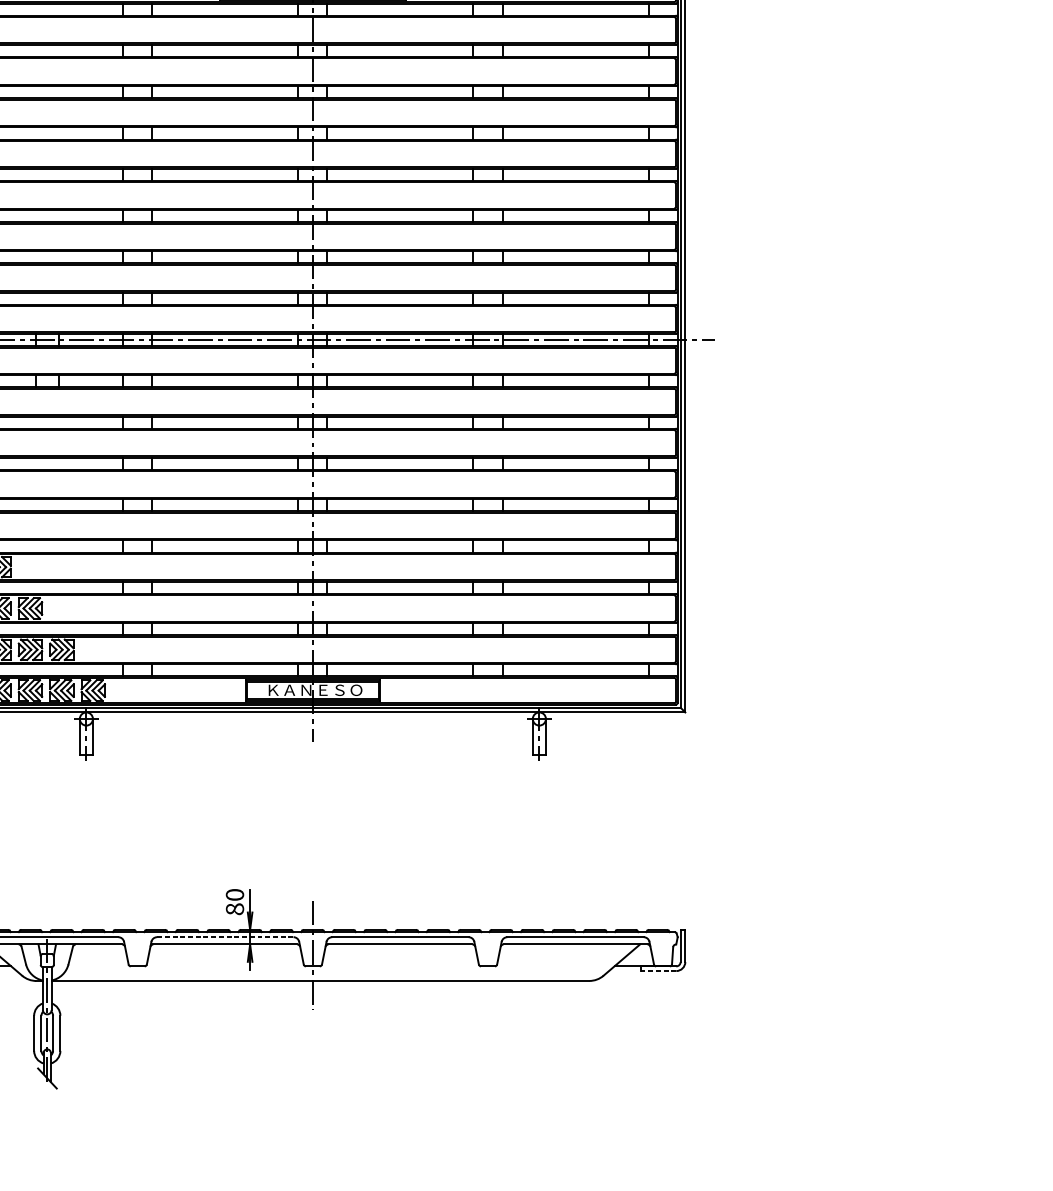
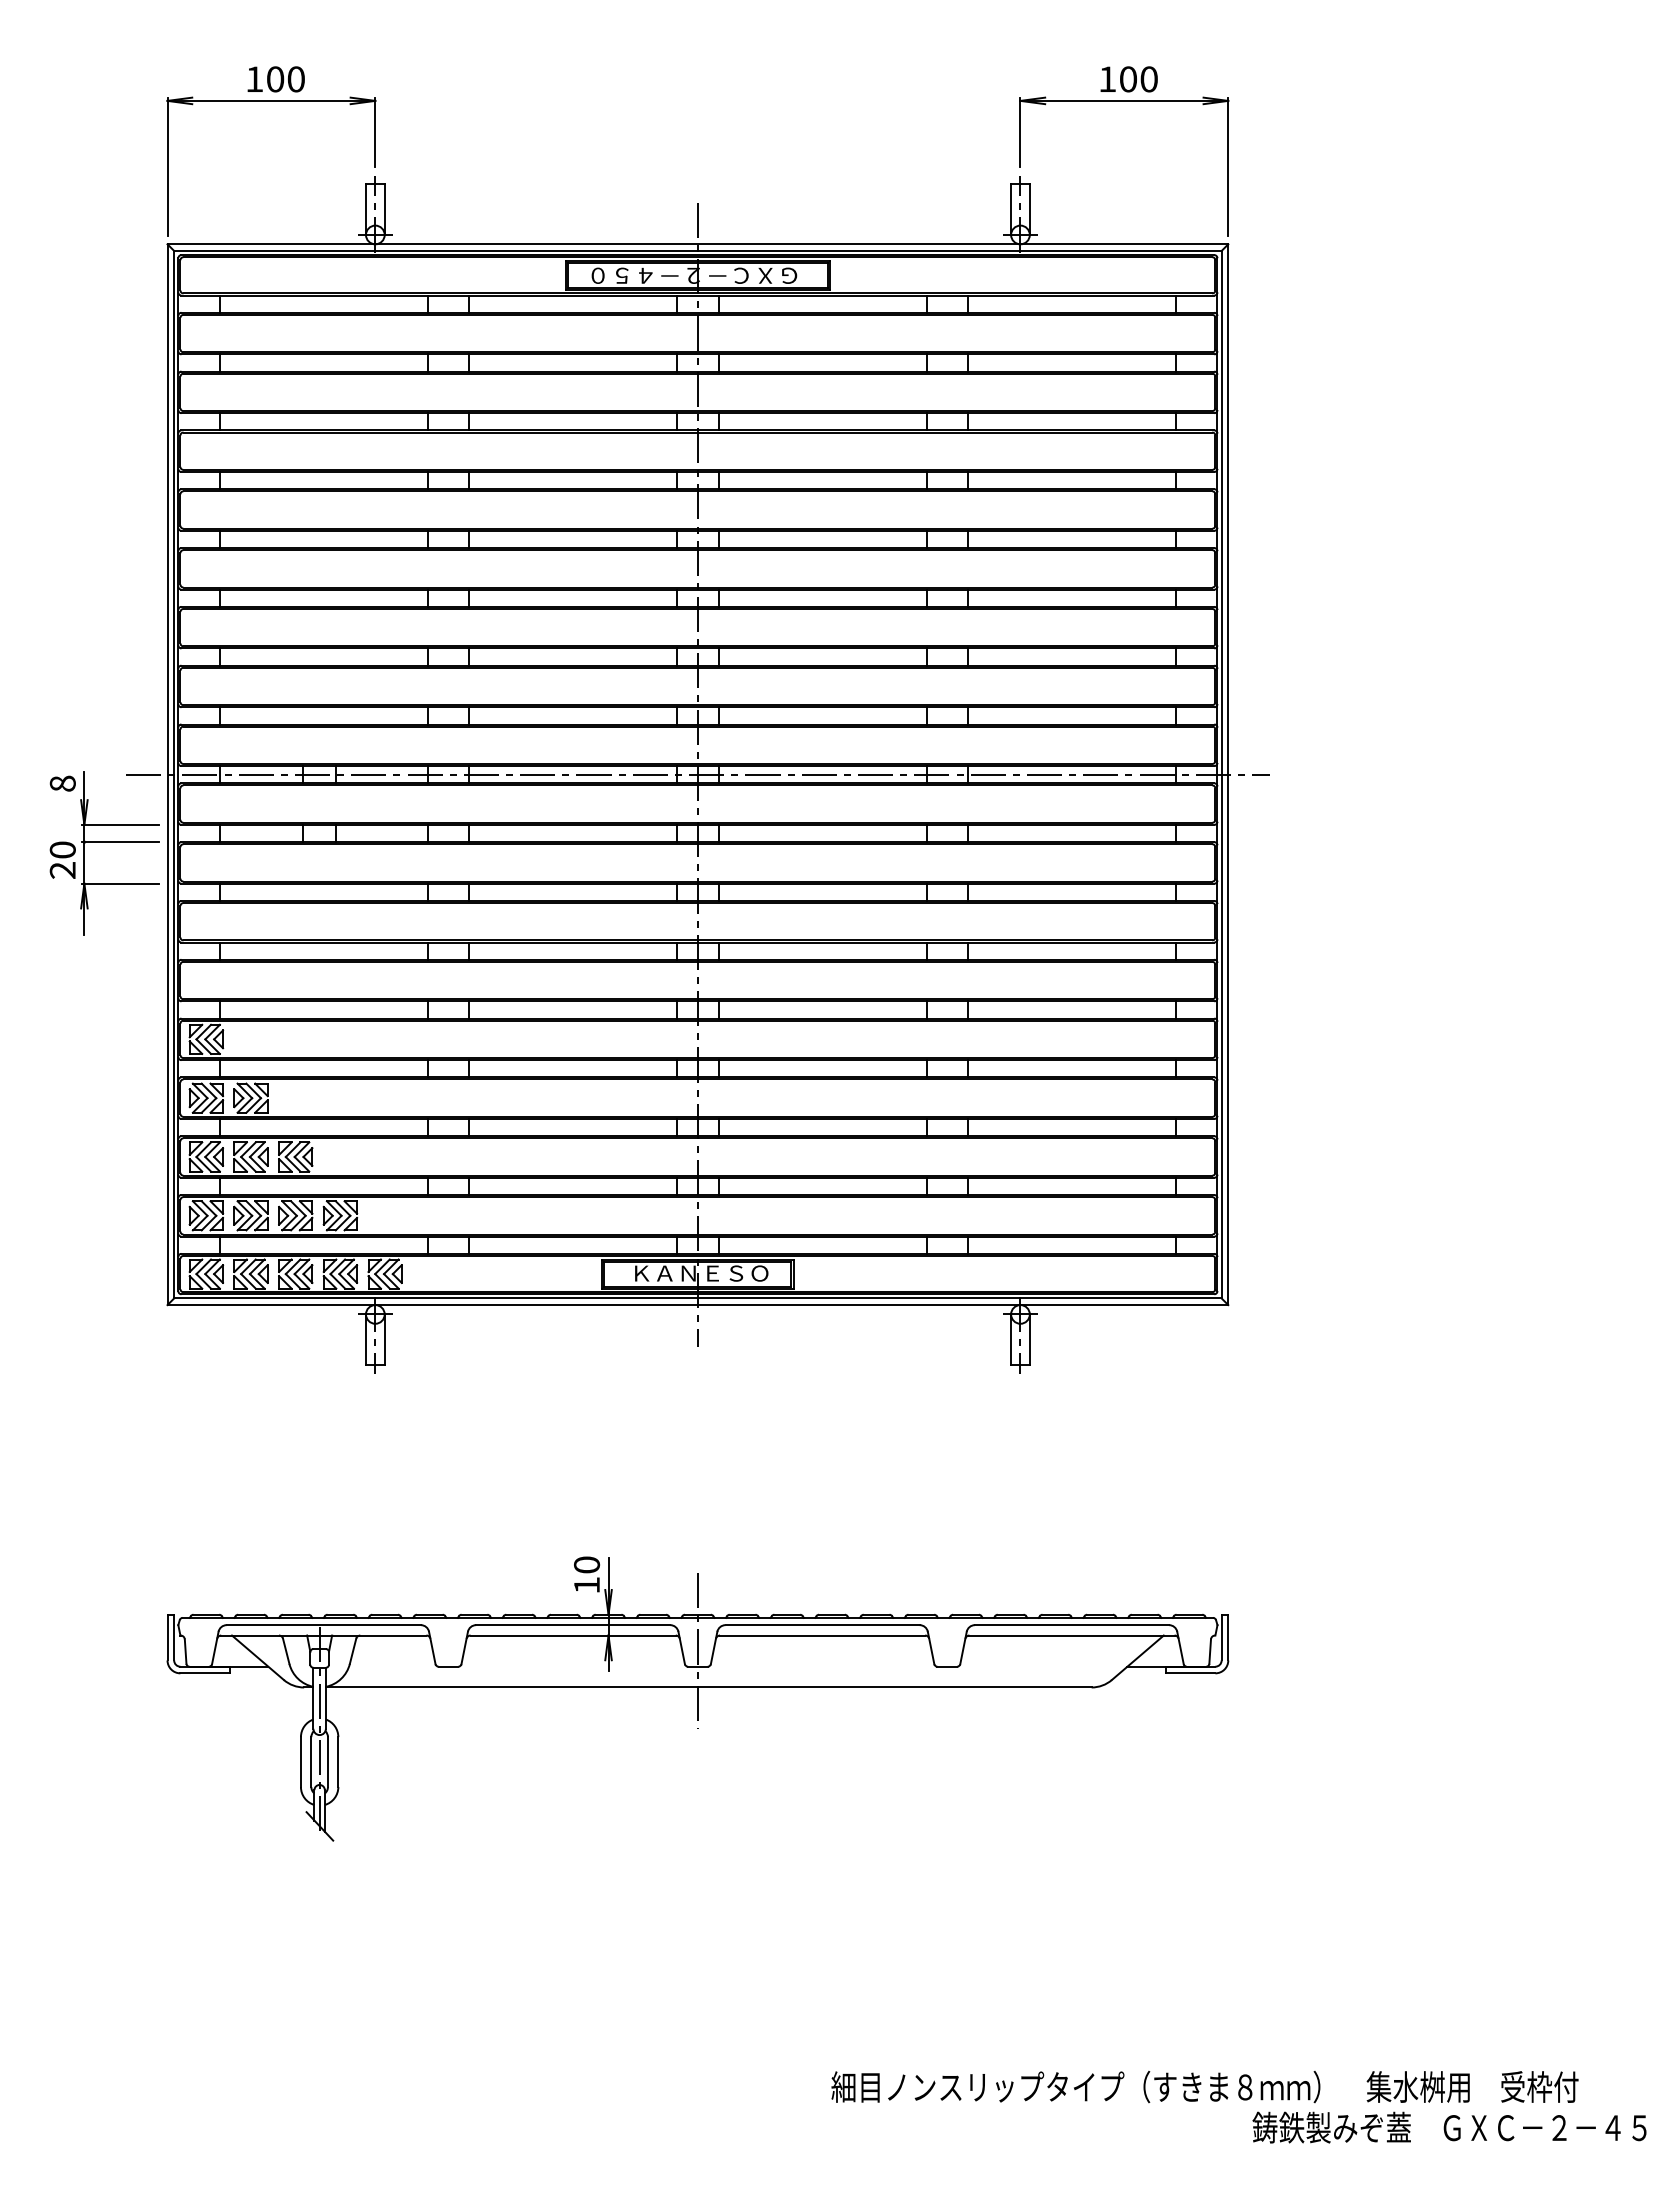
text: (235, 908) -> (587, 1584), 80 -> 10
line: (225, 937) -> (573, 1625), dashed -> solid
line: (658, 971) -> (1190, 1673), dashed -> solid

